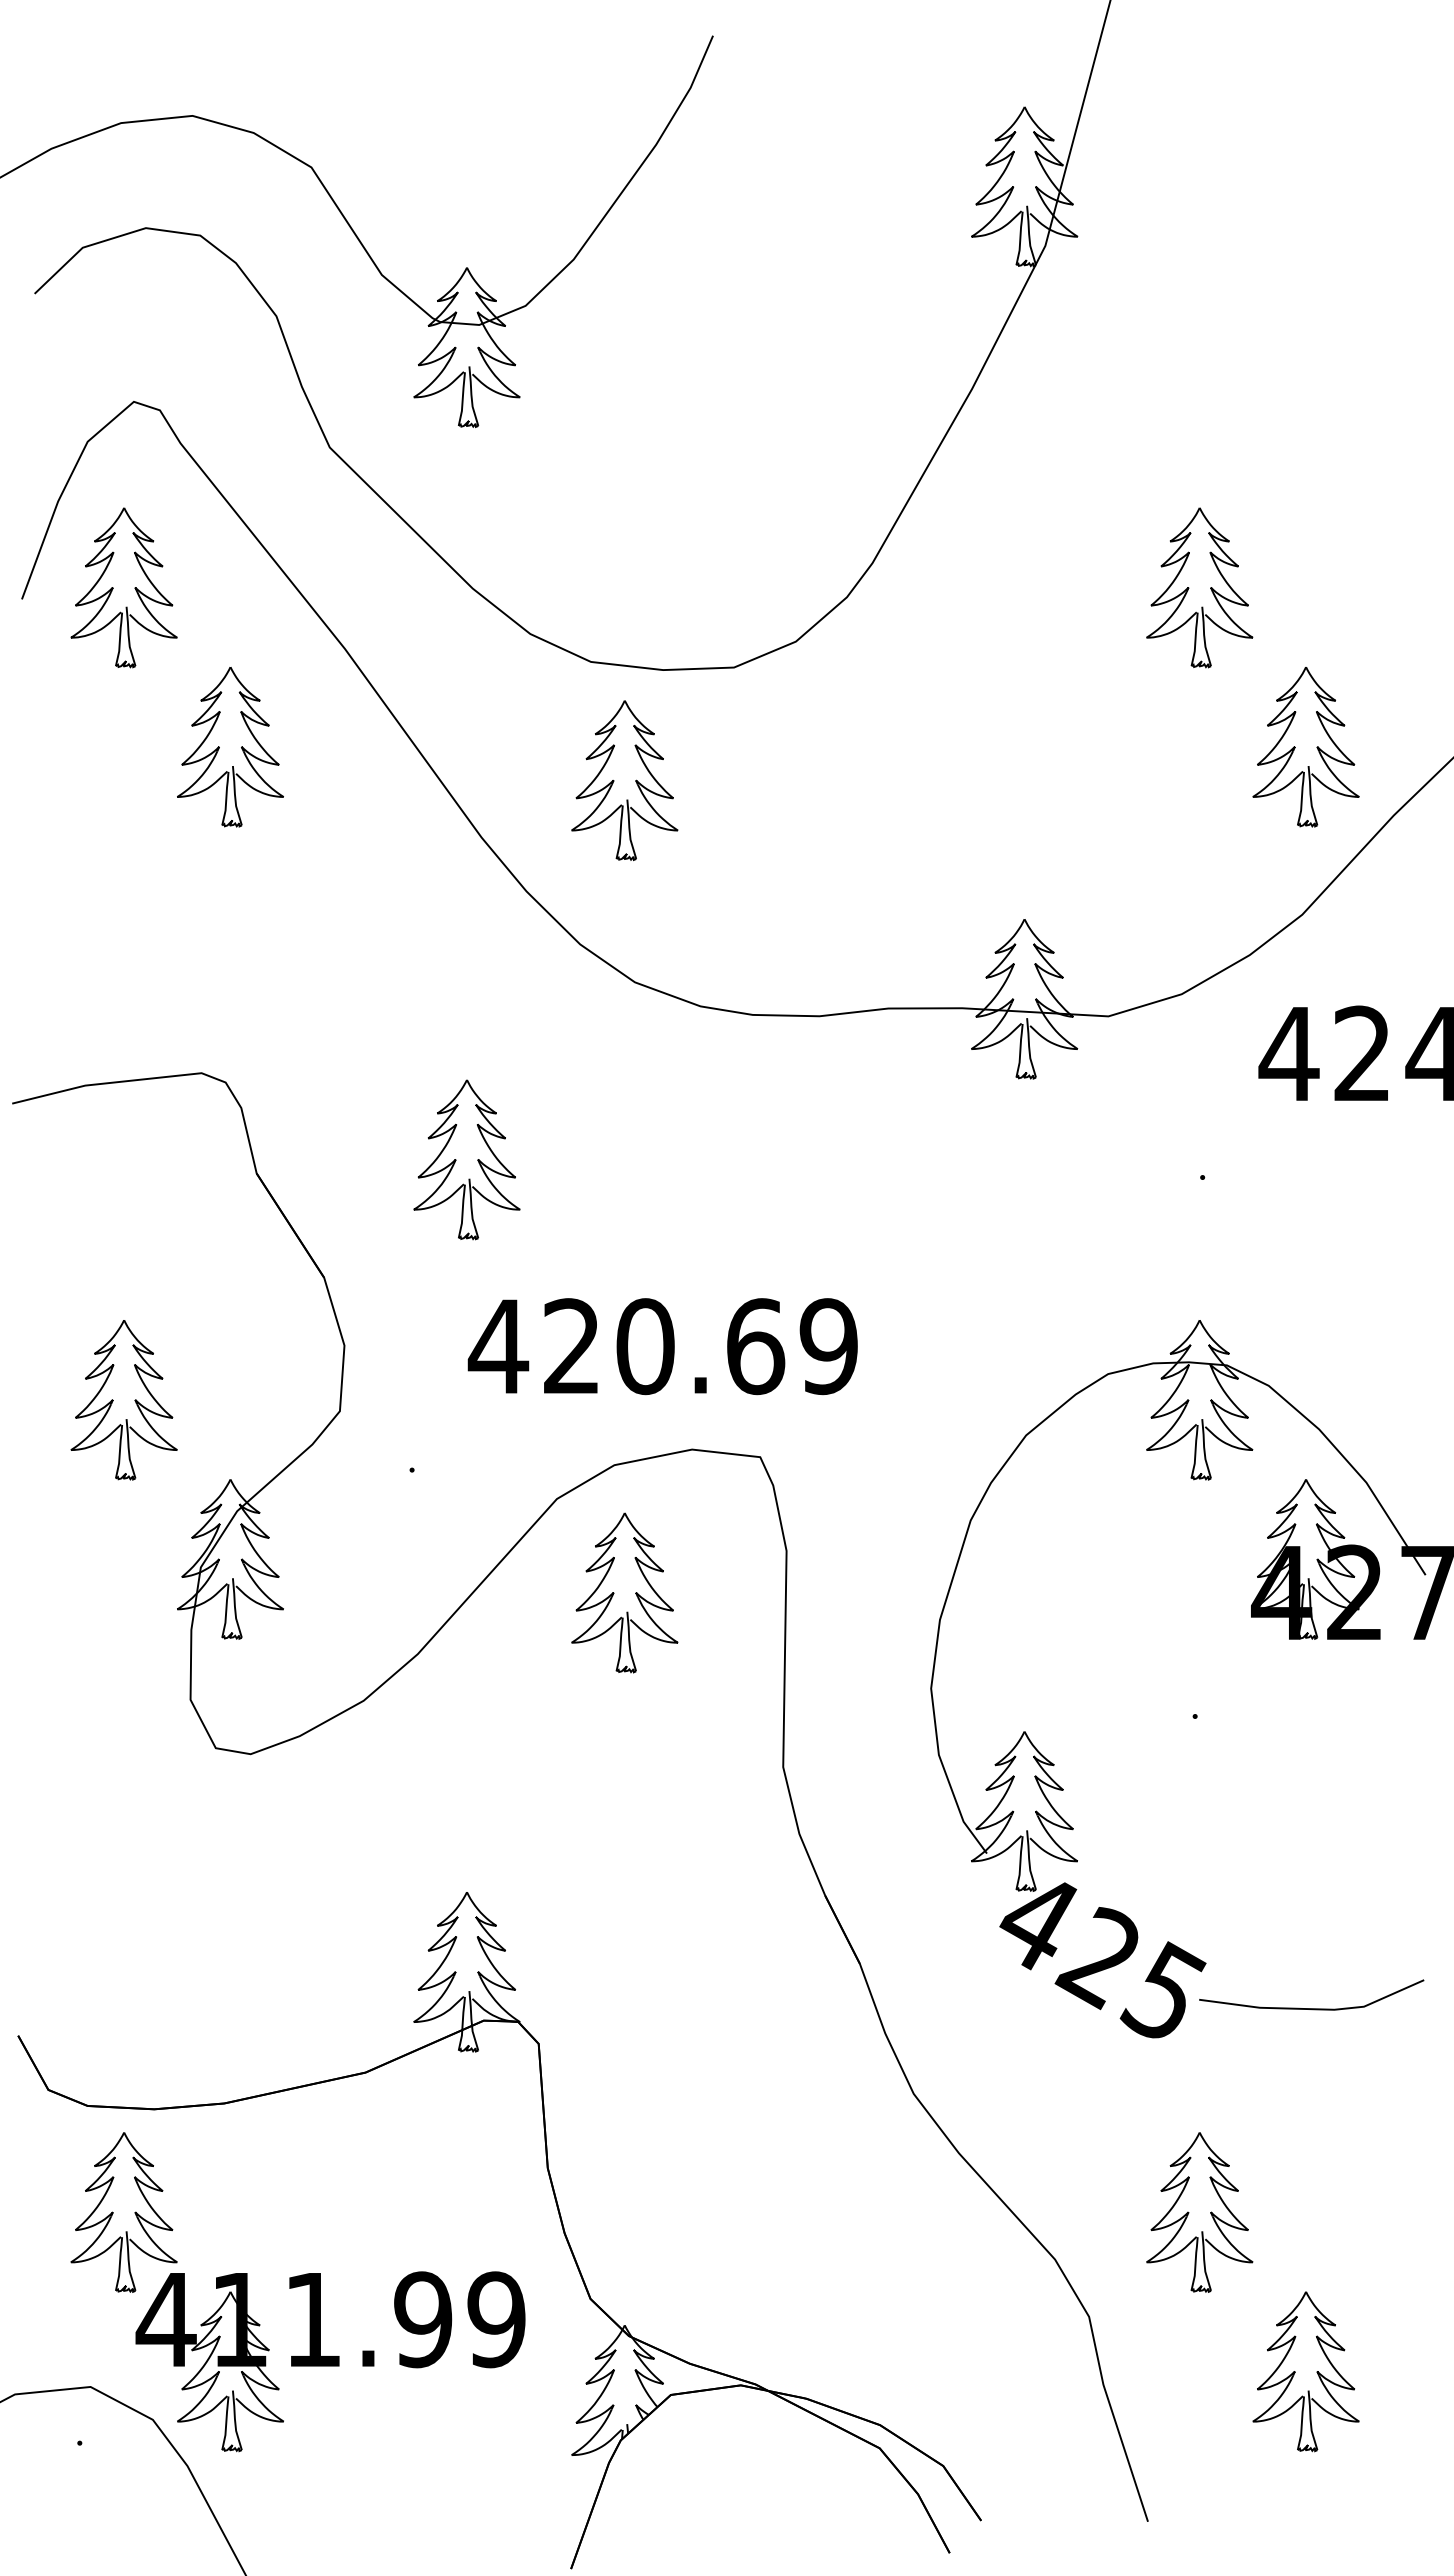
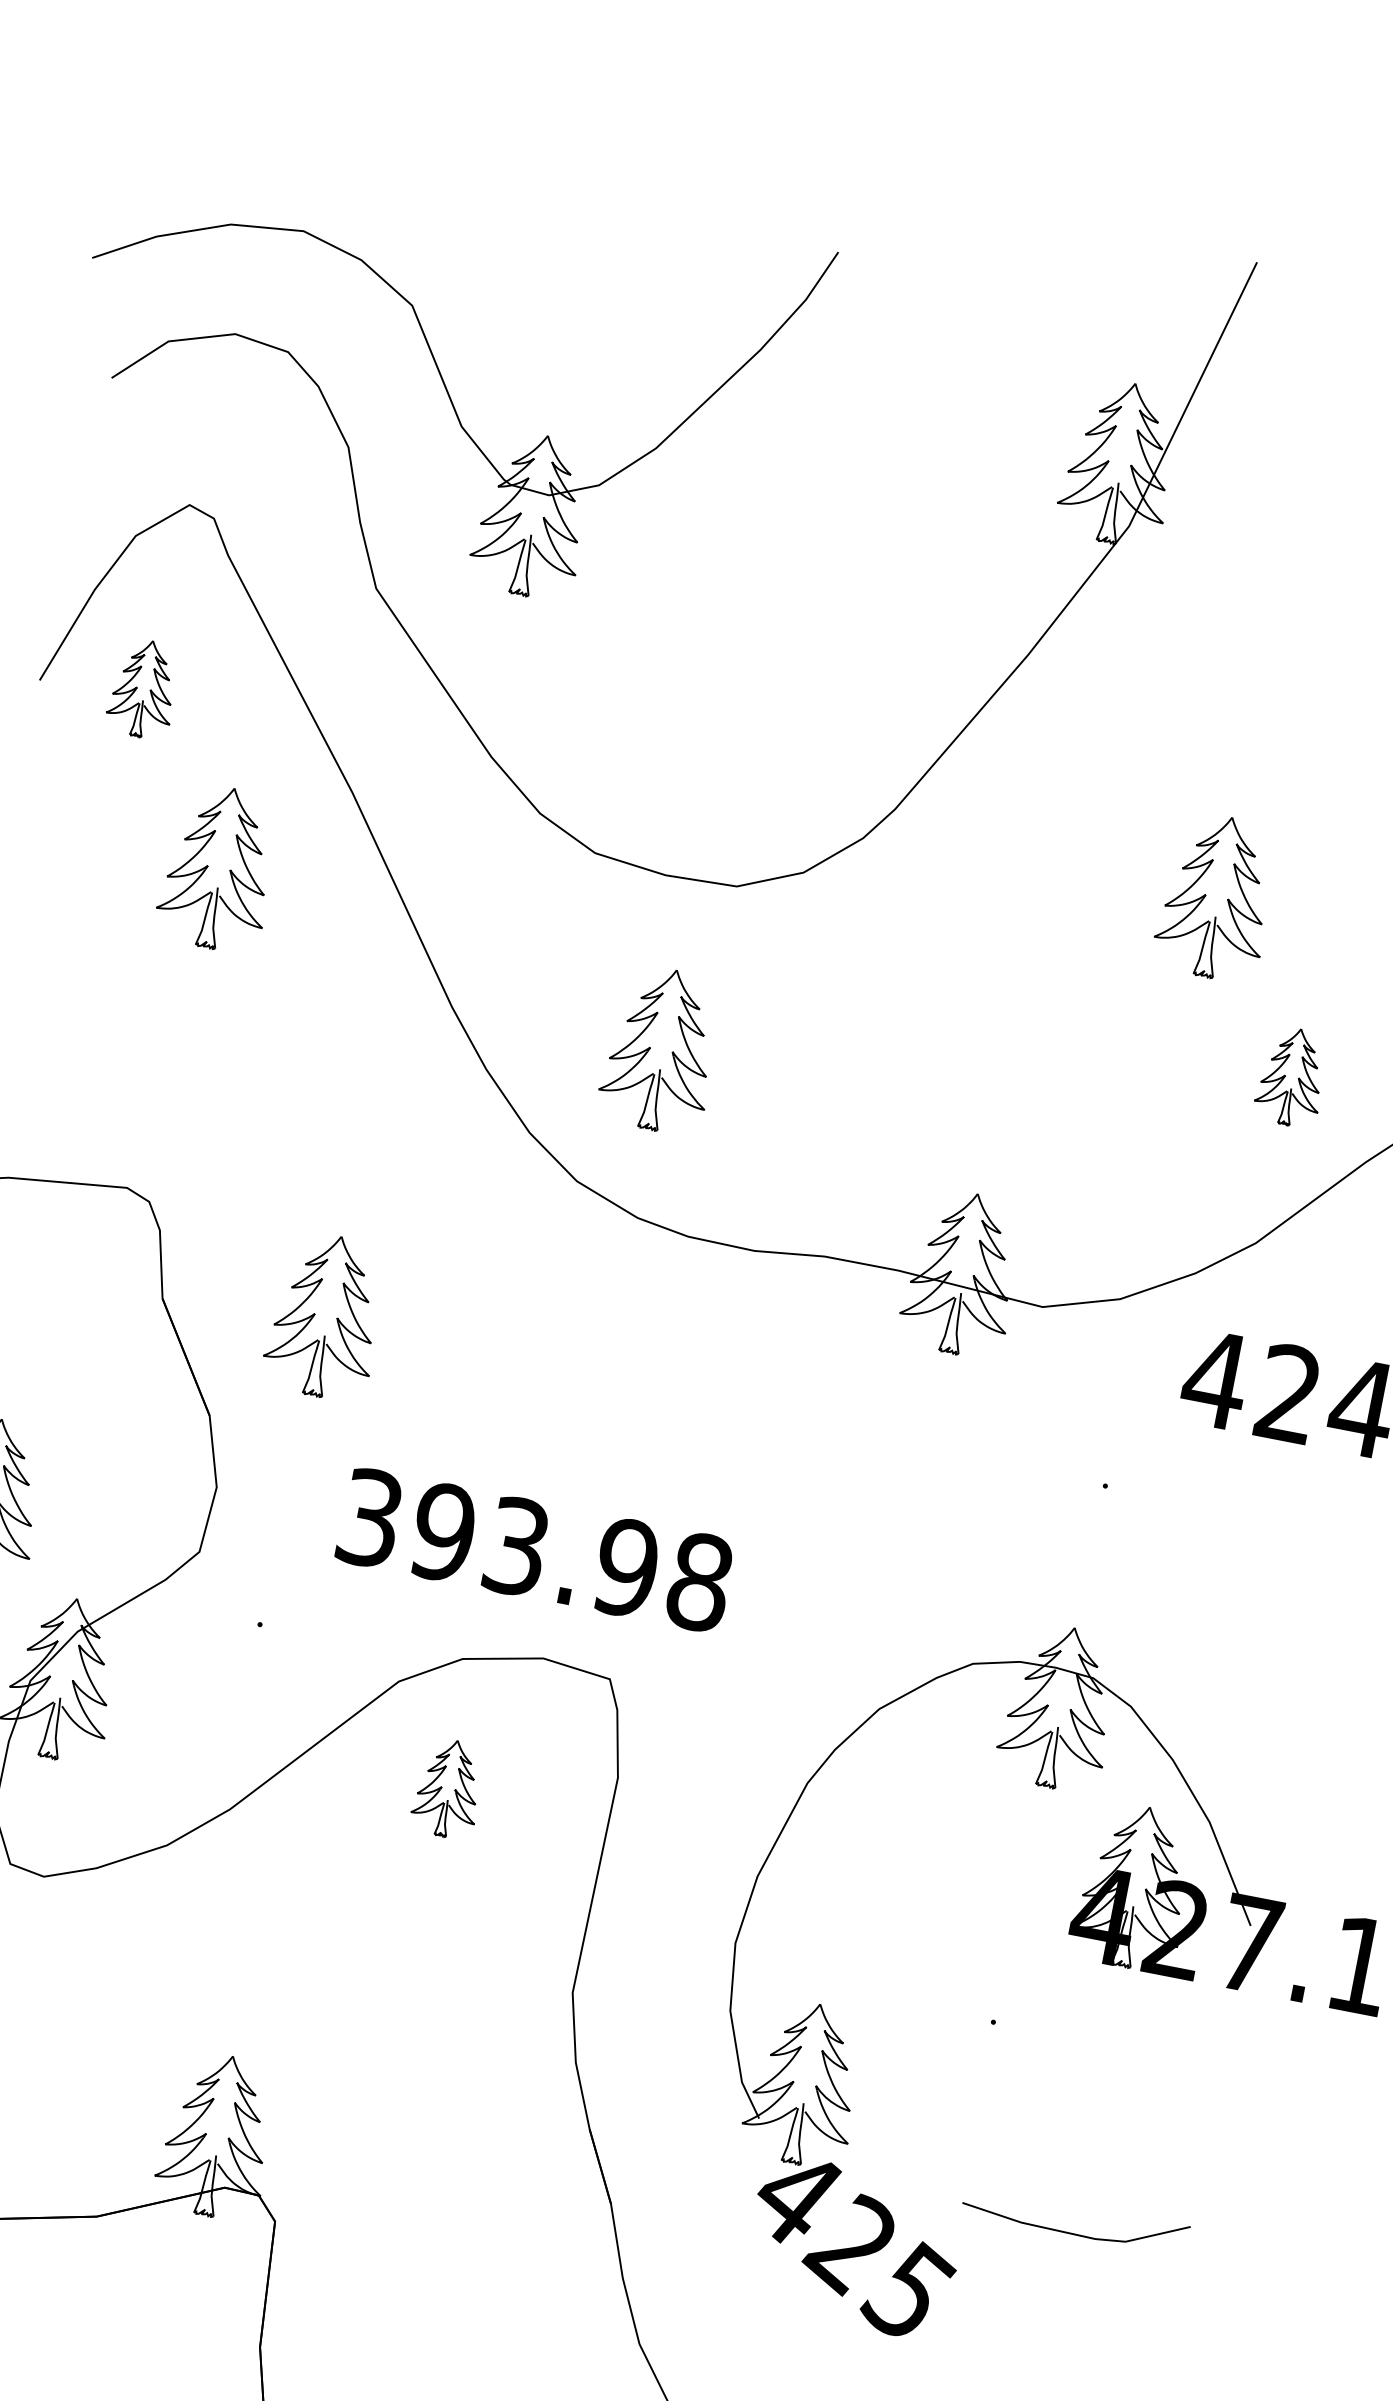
part: (123, 587) -> (143, 688), size x0.6
part: (1305, 747) -> (1291, 1077), size x0.6
part: (624, 780) -> (661, 1049), moved
part: (466, 1159) -> (325, 1315), moved
text: (662, 1346) -> (533, 1549), 420.69 -> 393.98
part: (624, 1592) -> (448, 1787), size x0.6
line: (1311, 2008) -> (1072, 2233), moved

